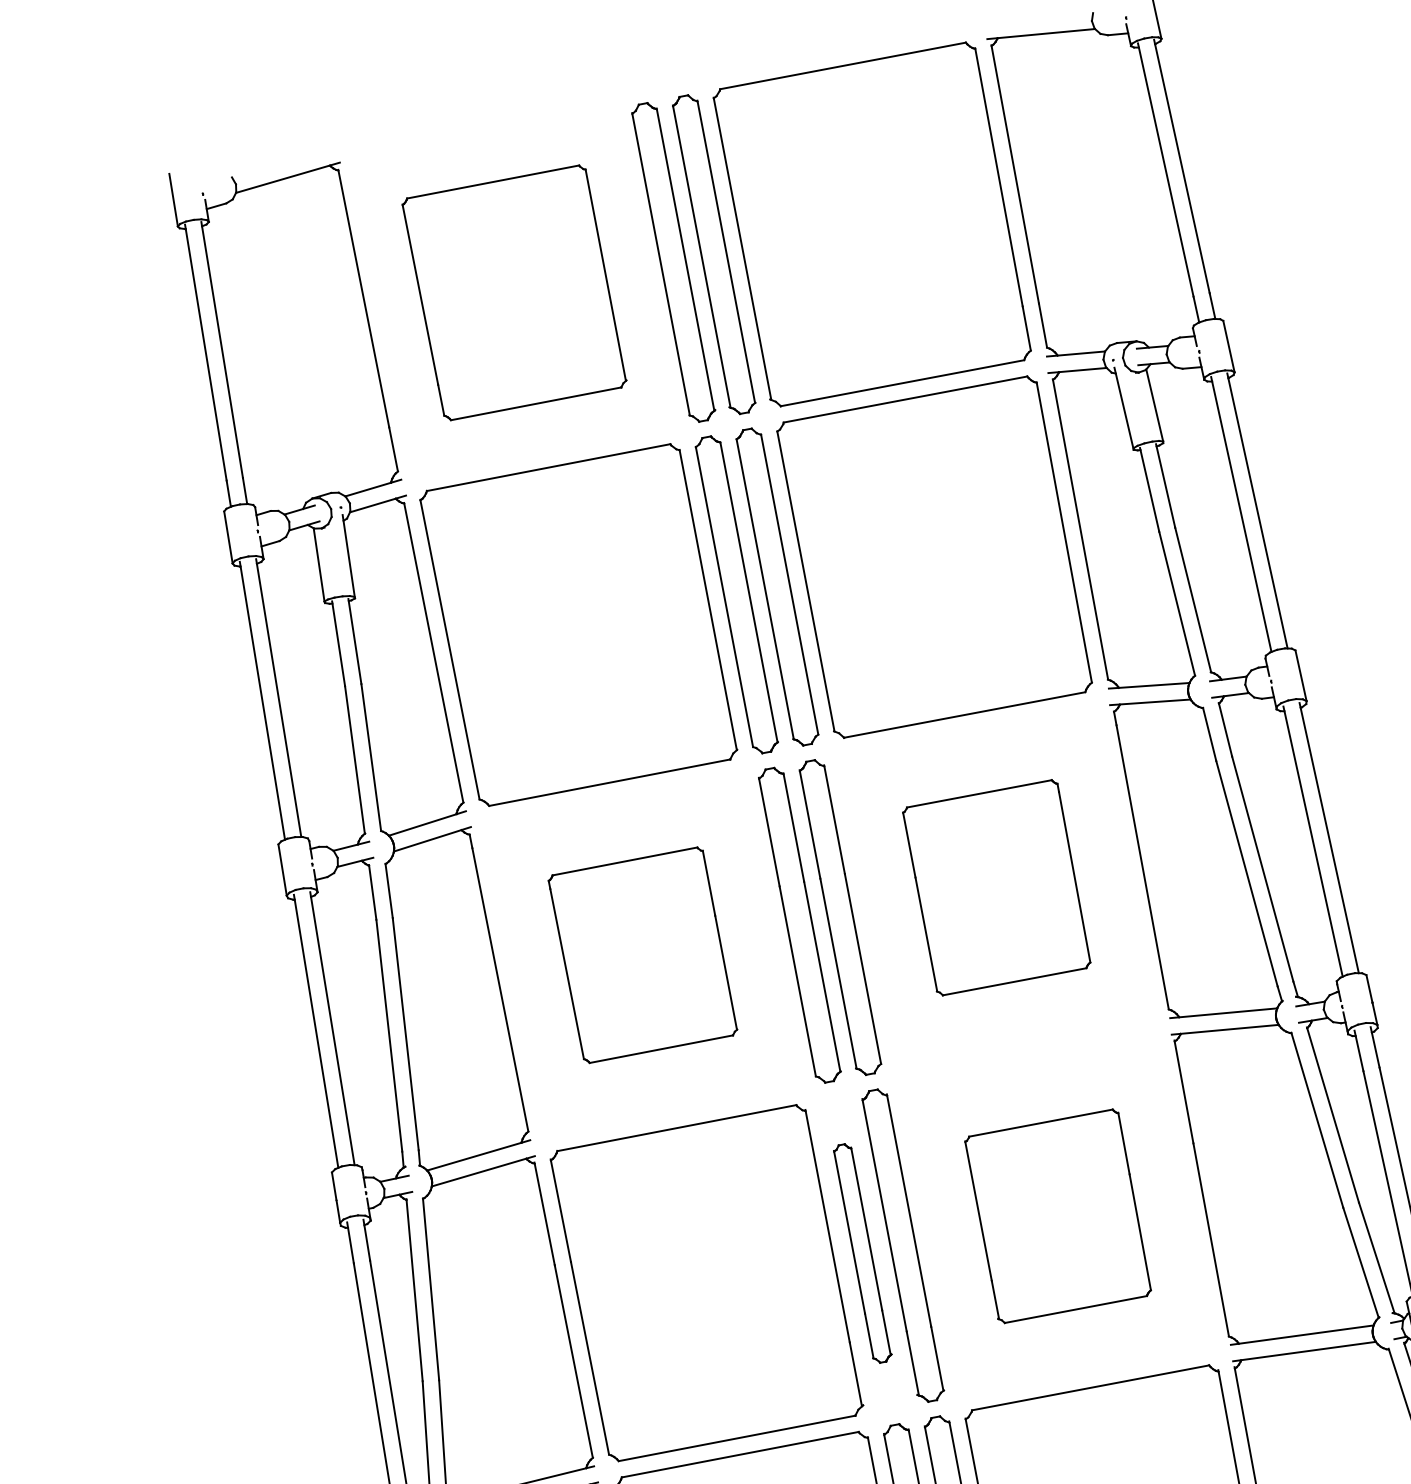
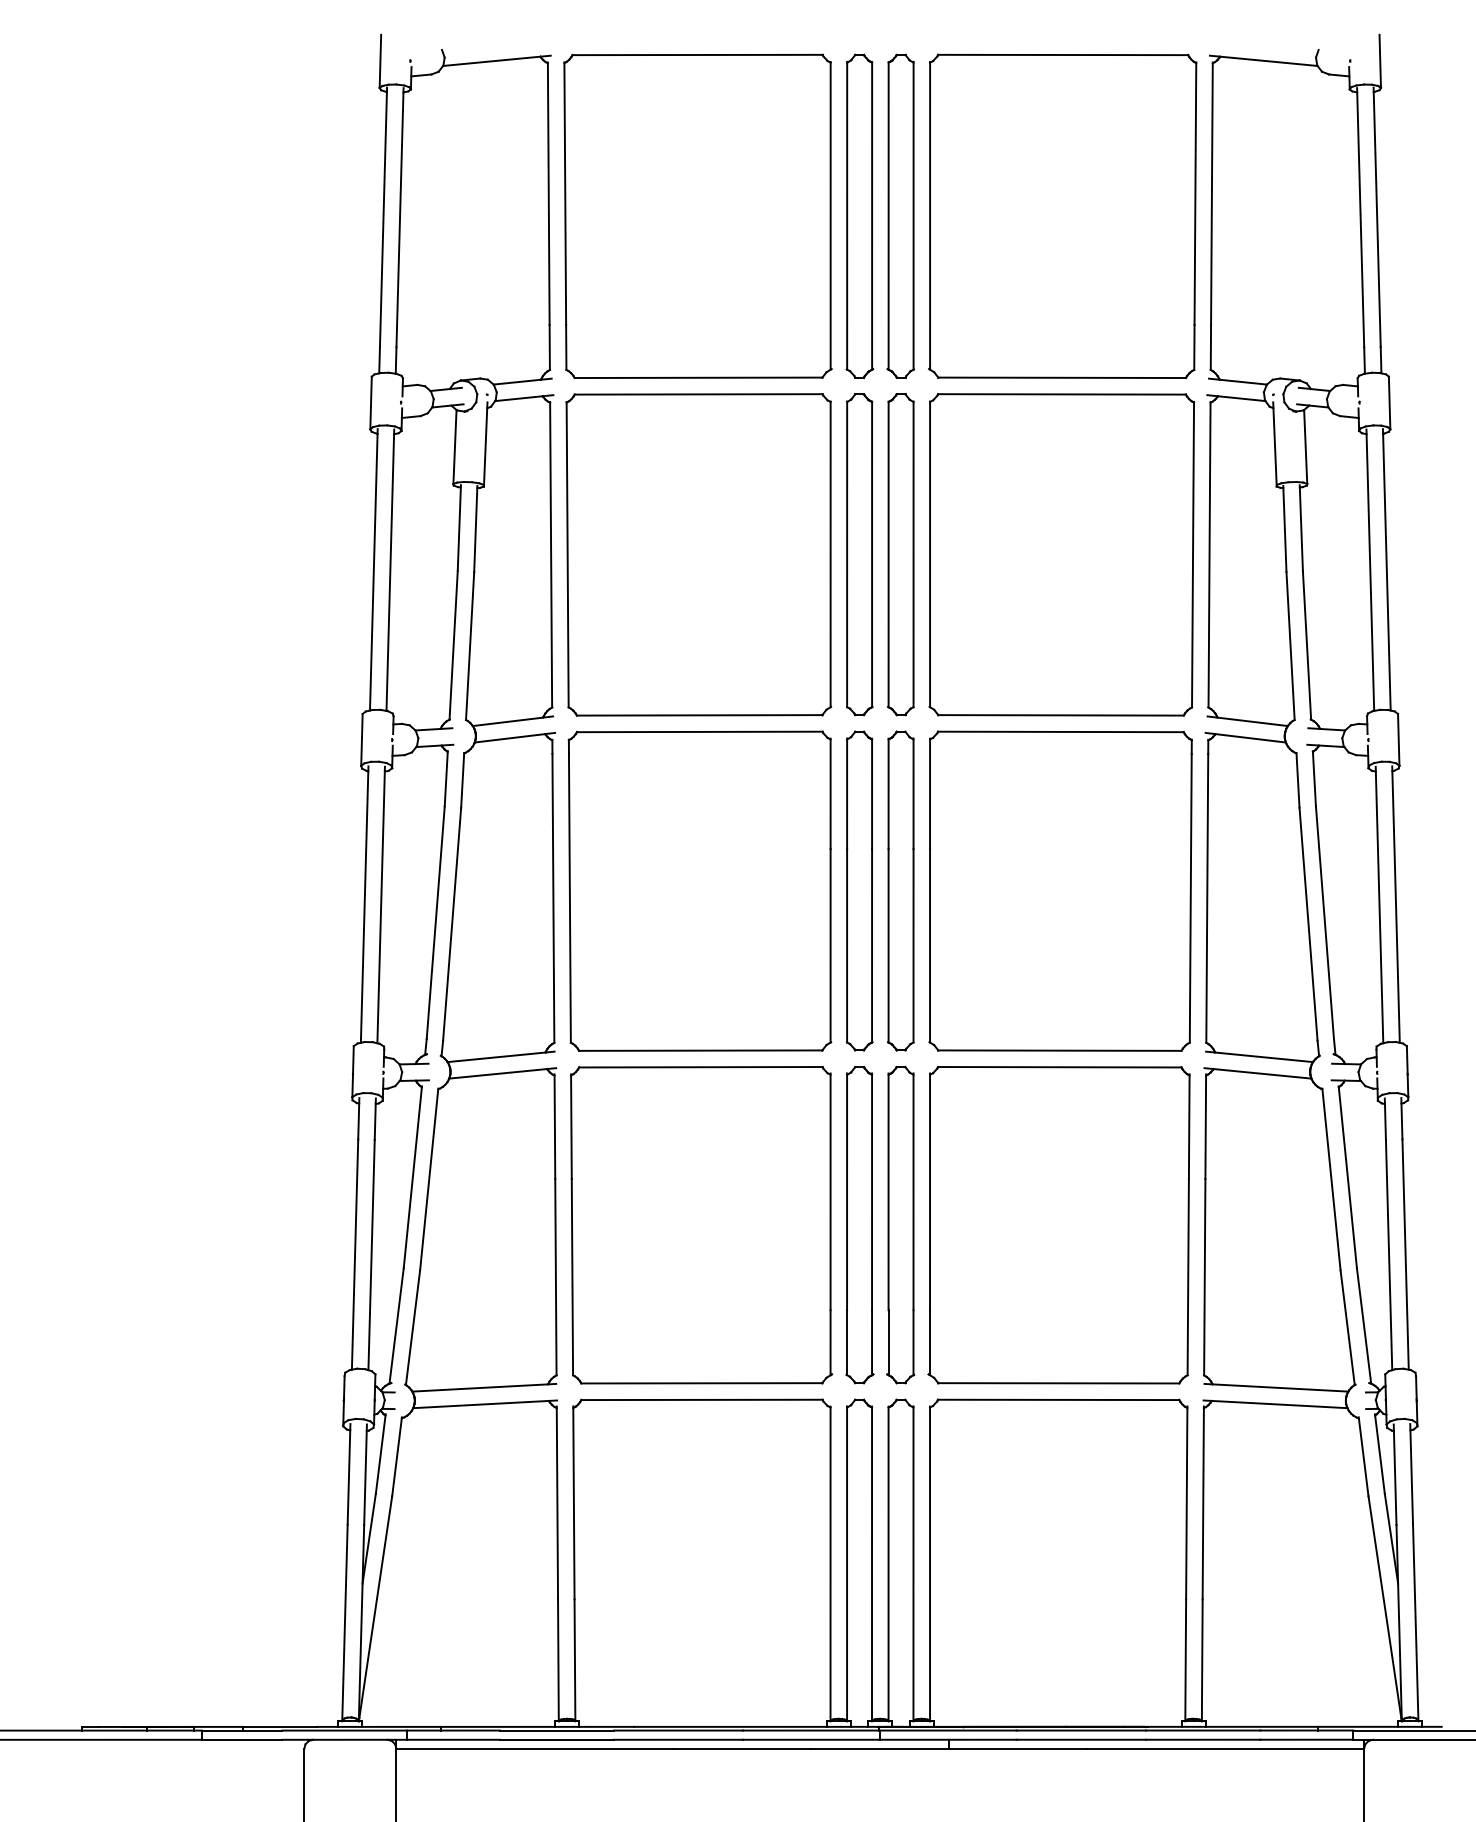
part: (514, 293) -> (697, 216), size x1.43
part: (997, 887) -> (1060, 890), size x1.67
part: (642, 954) -> (699, 890), size x1.67
part: (1057, 1216) -> (1058, 1225), size x1.67
part: (862, 1253) -> (859, 1225), size x1.43

